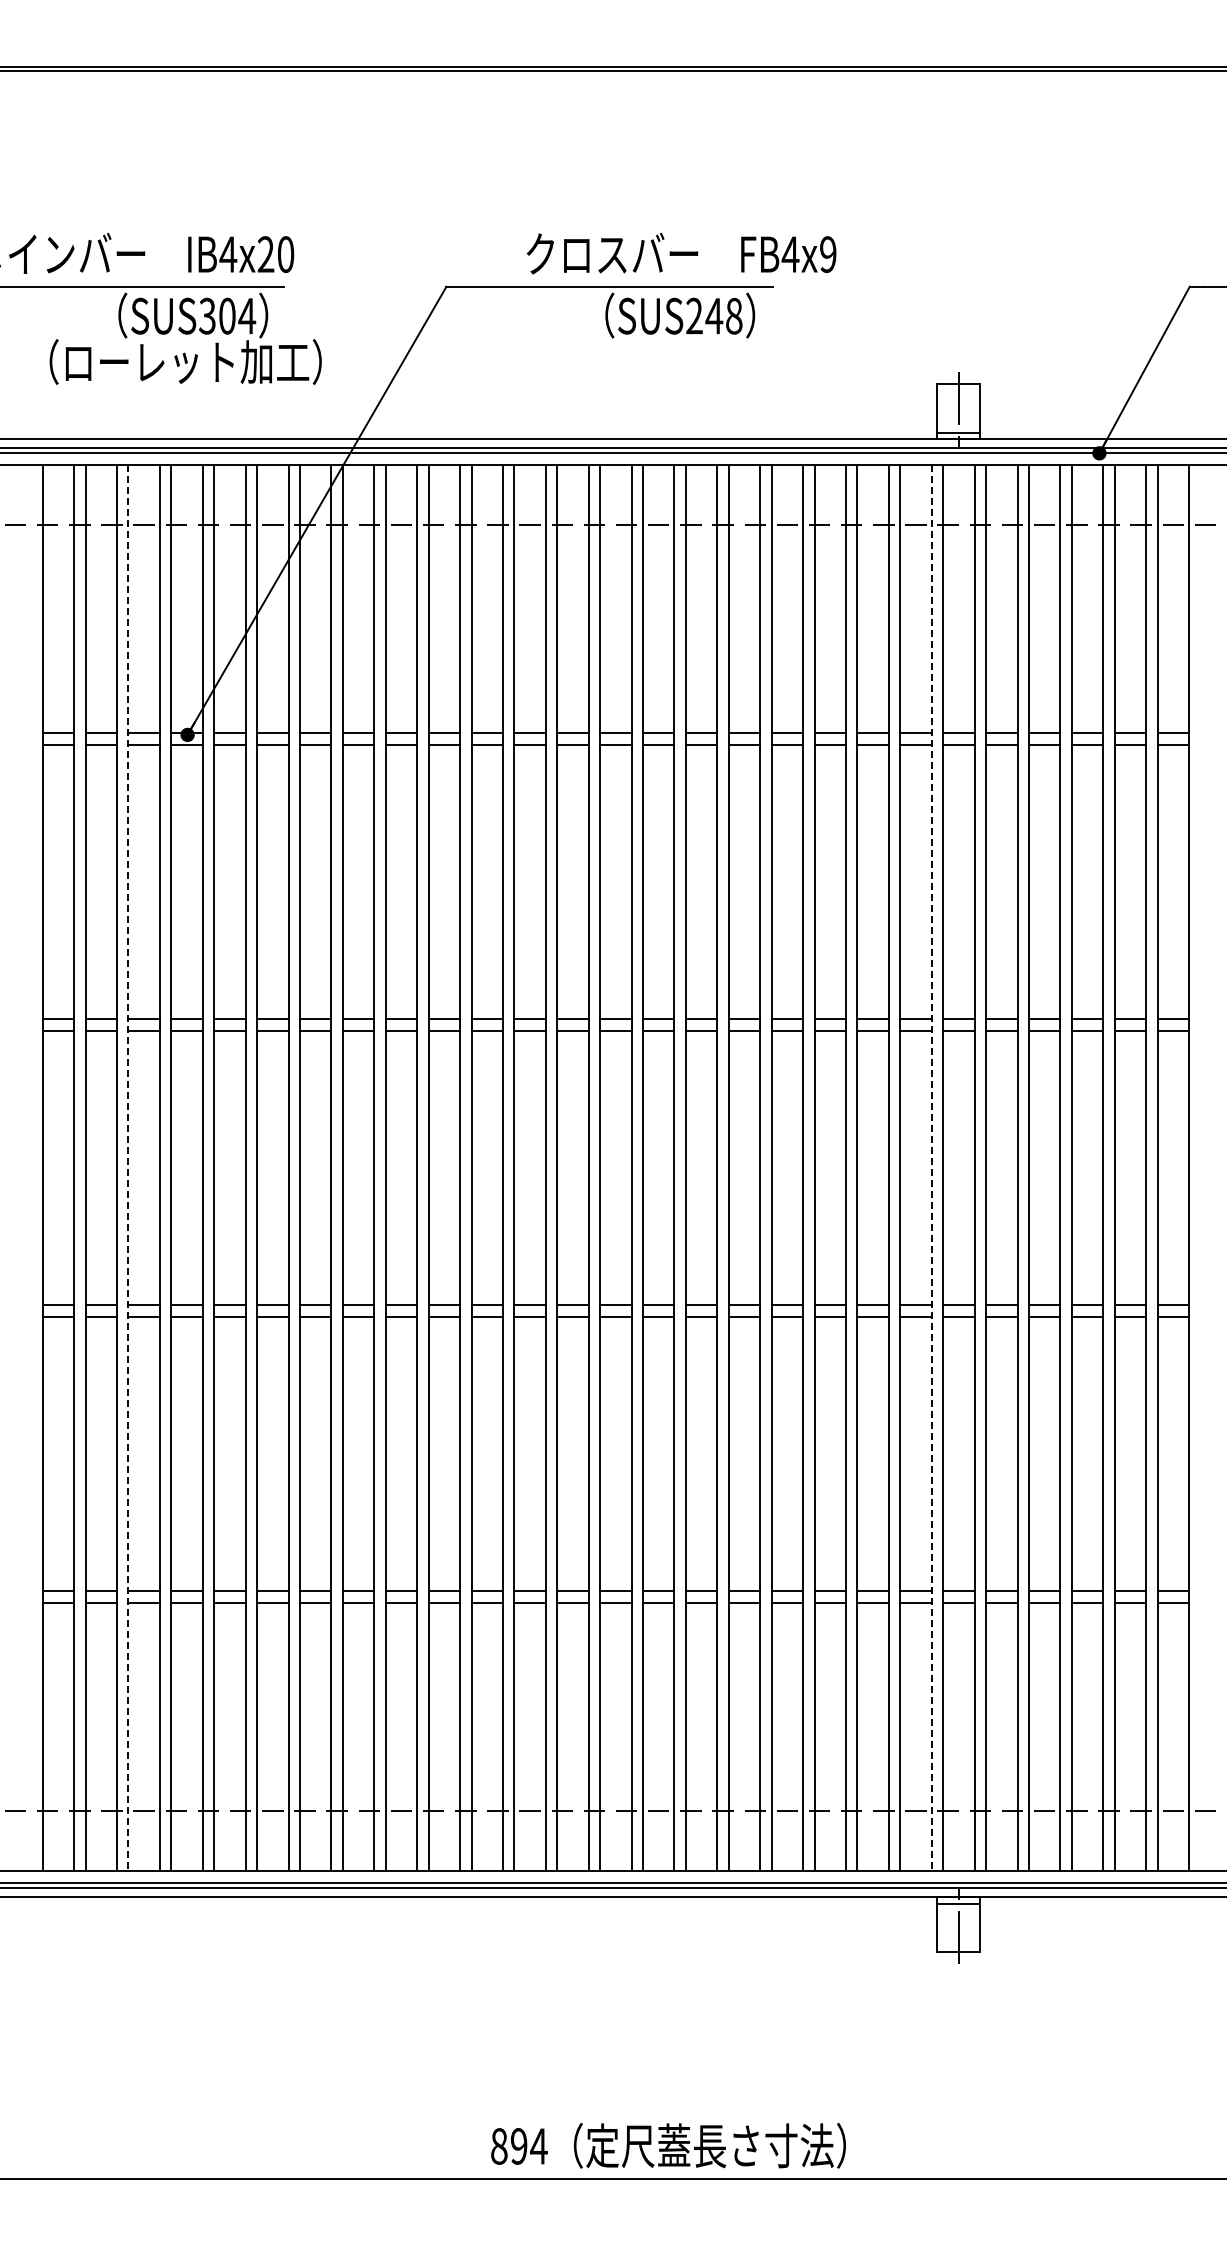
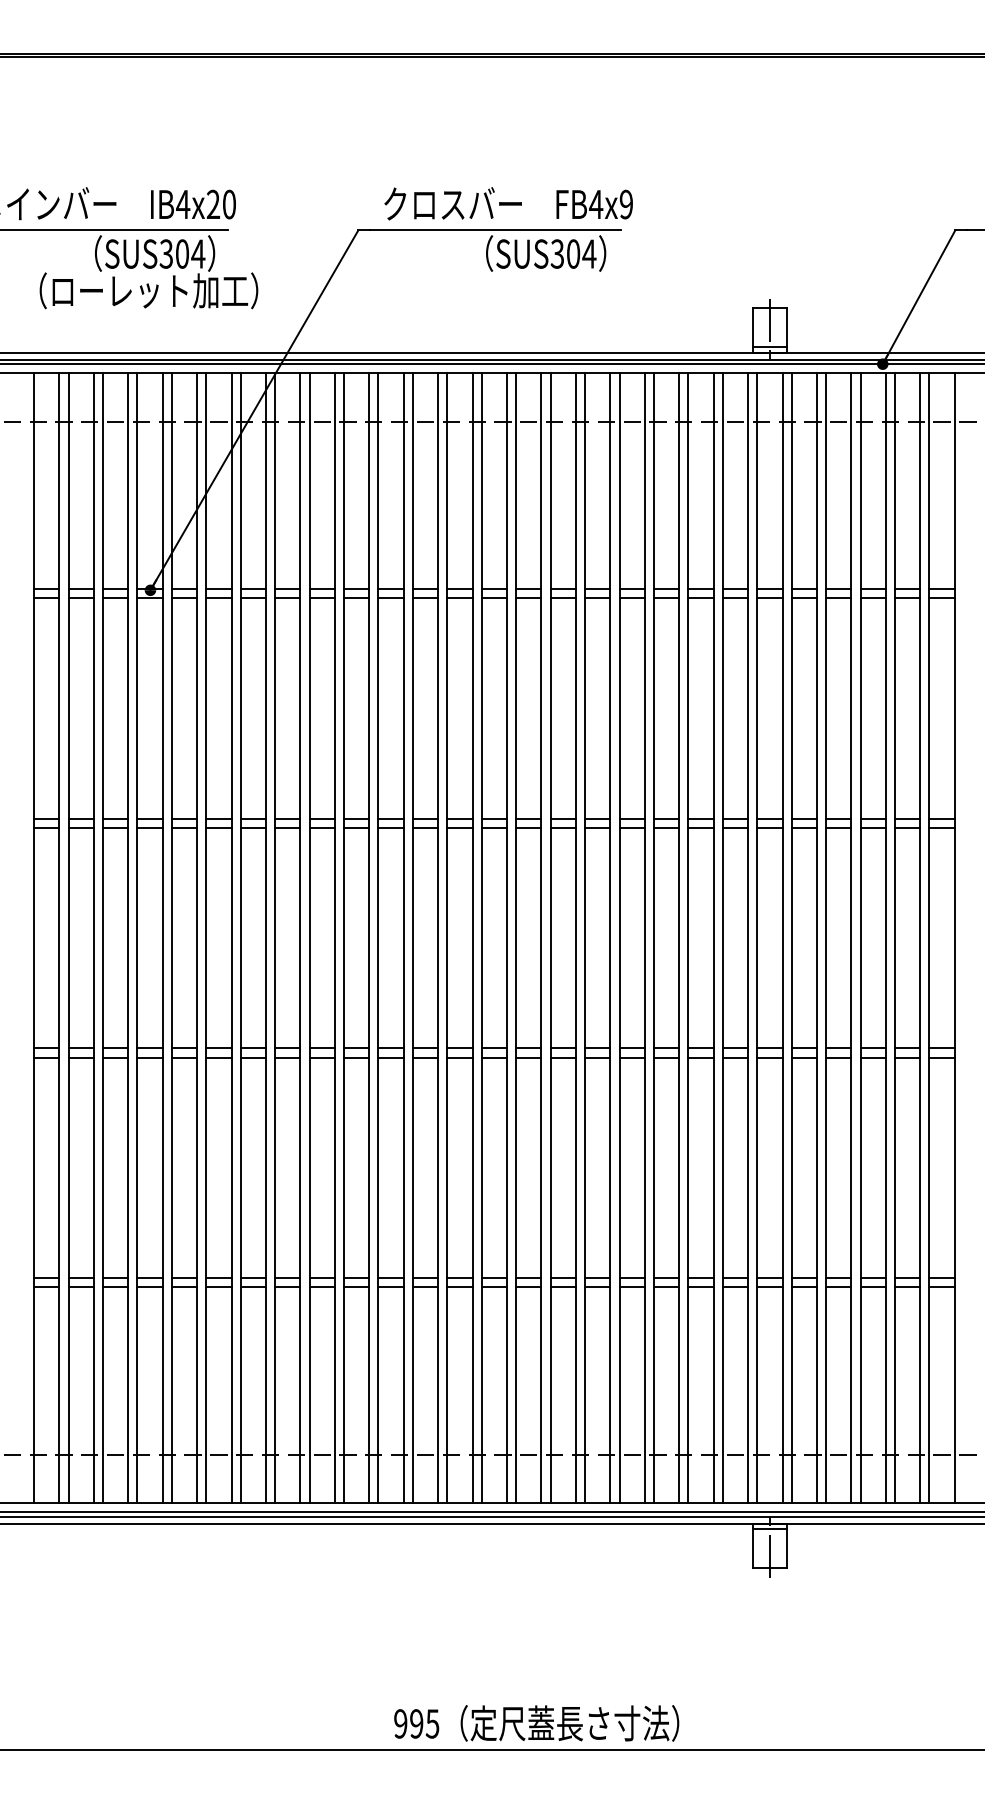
text: (681, 253) -> (508, 203), moved
text: (714, 315) -> (573, 253), SUS248 -> SUS304
line: (128, 1168) -> (102, 938), dashed -> solid
line: (931, 1168) -> (747, 938), dashed -> solid
text: (519, 2146) -> (417, 1723), 894 -> 995

